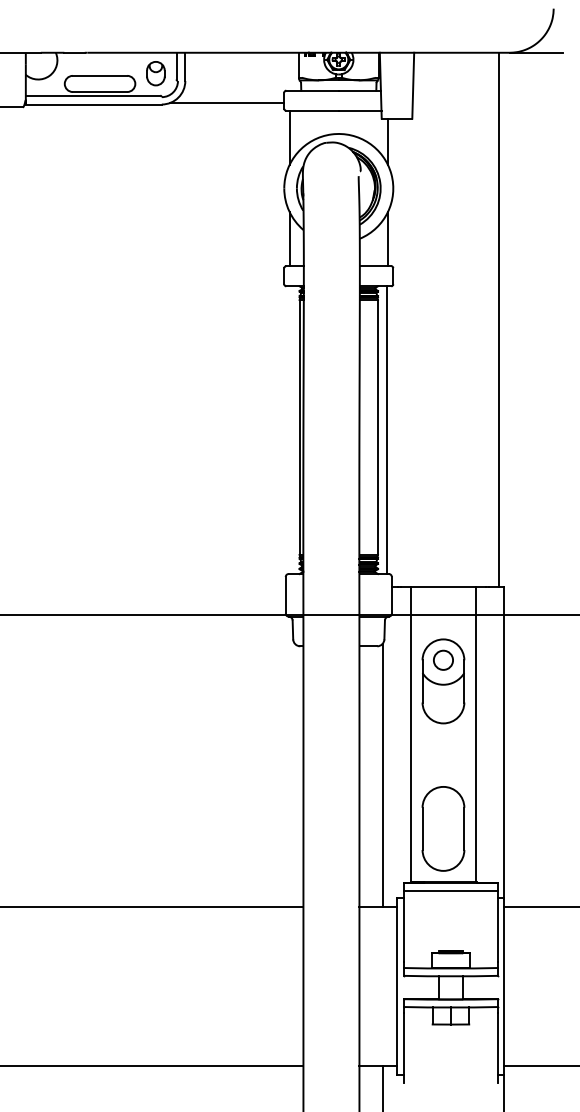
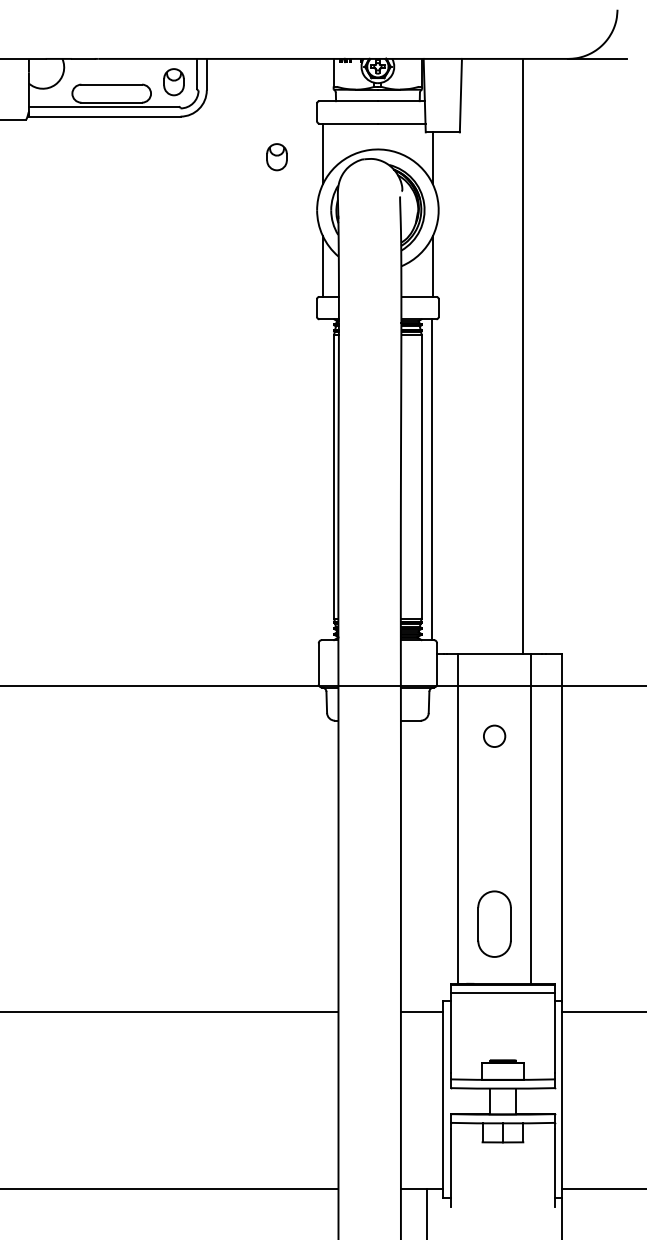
line: (227, 103) -> (253, 115), removed
part: (247, 141) -> (276, 157), added
line: (499, 319) -> (523, 356), moved
part: (443, 681) -> (494, 759), removed
line: (382, 775) -> (426, 864), removed
part: (443, 828) -> (494, 923), size x0.7

